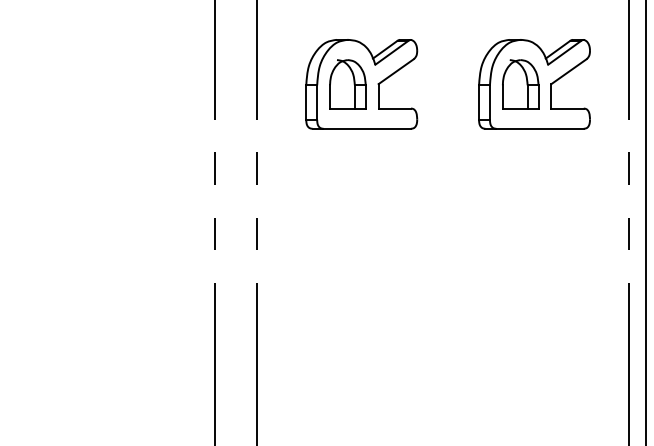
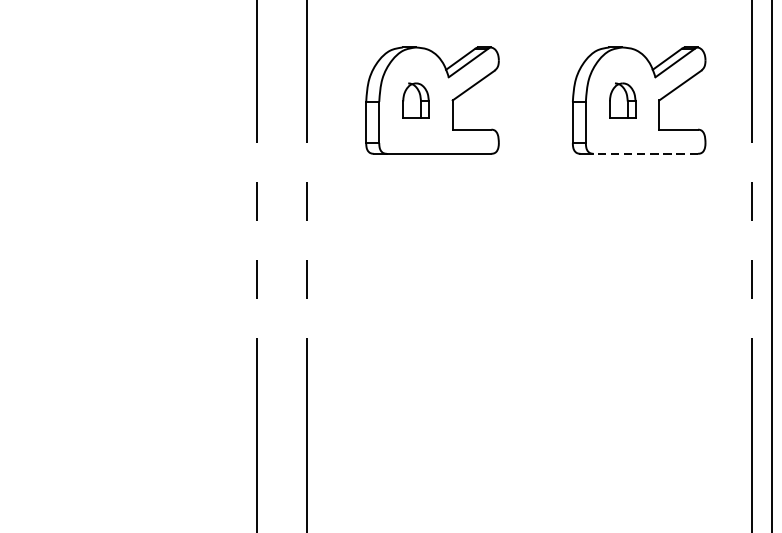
part: (347, 84) -> (415, 100), size x0.6
part: (520, 84) -> (622, 100), size x0.6
line: (540, 128) -> (646, 153), solid -> dashed

